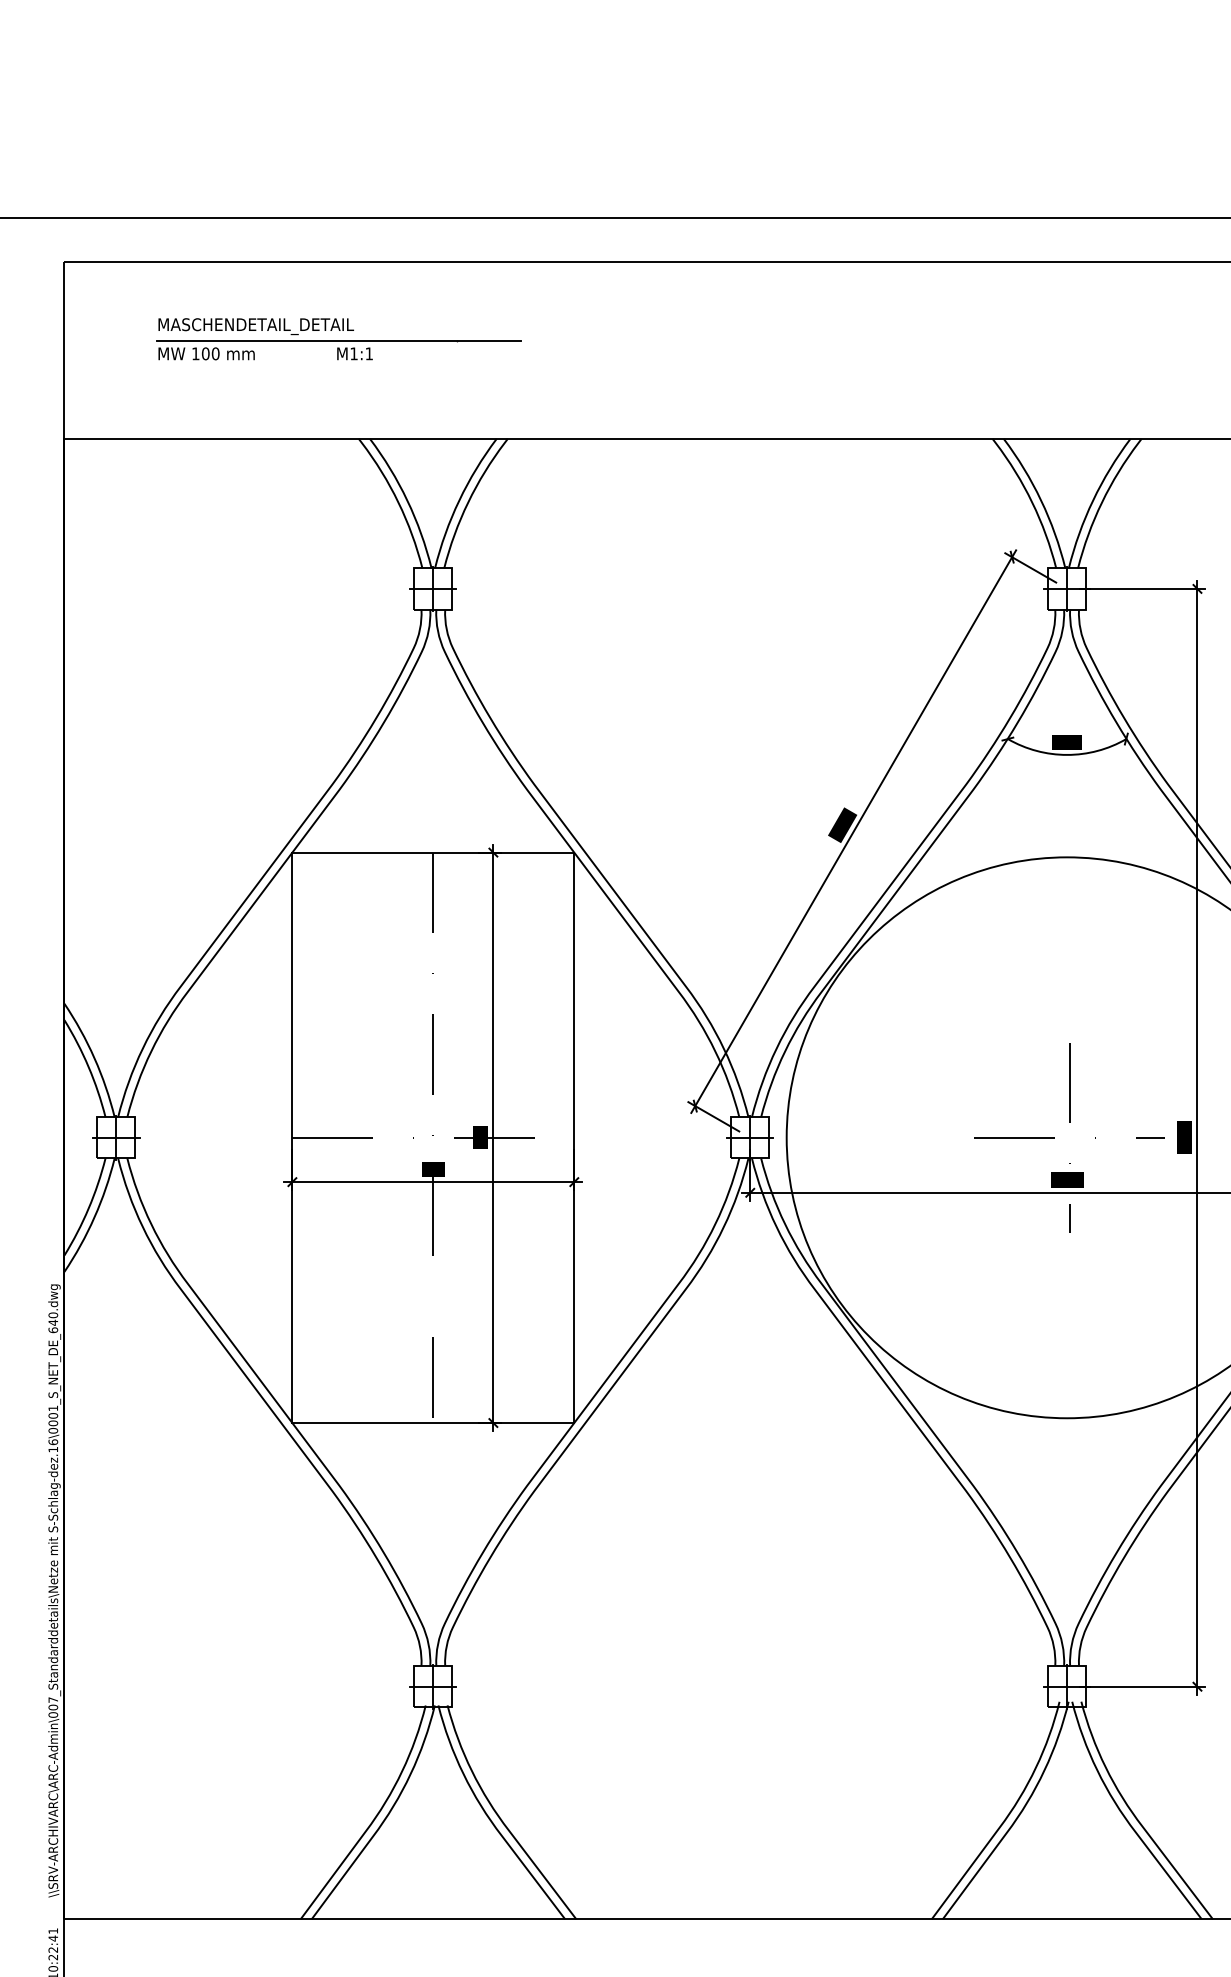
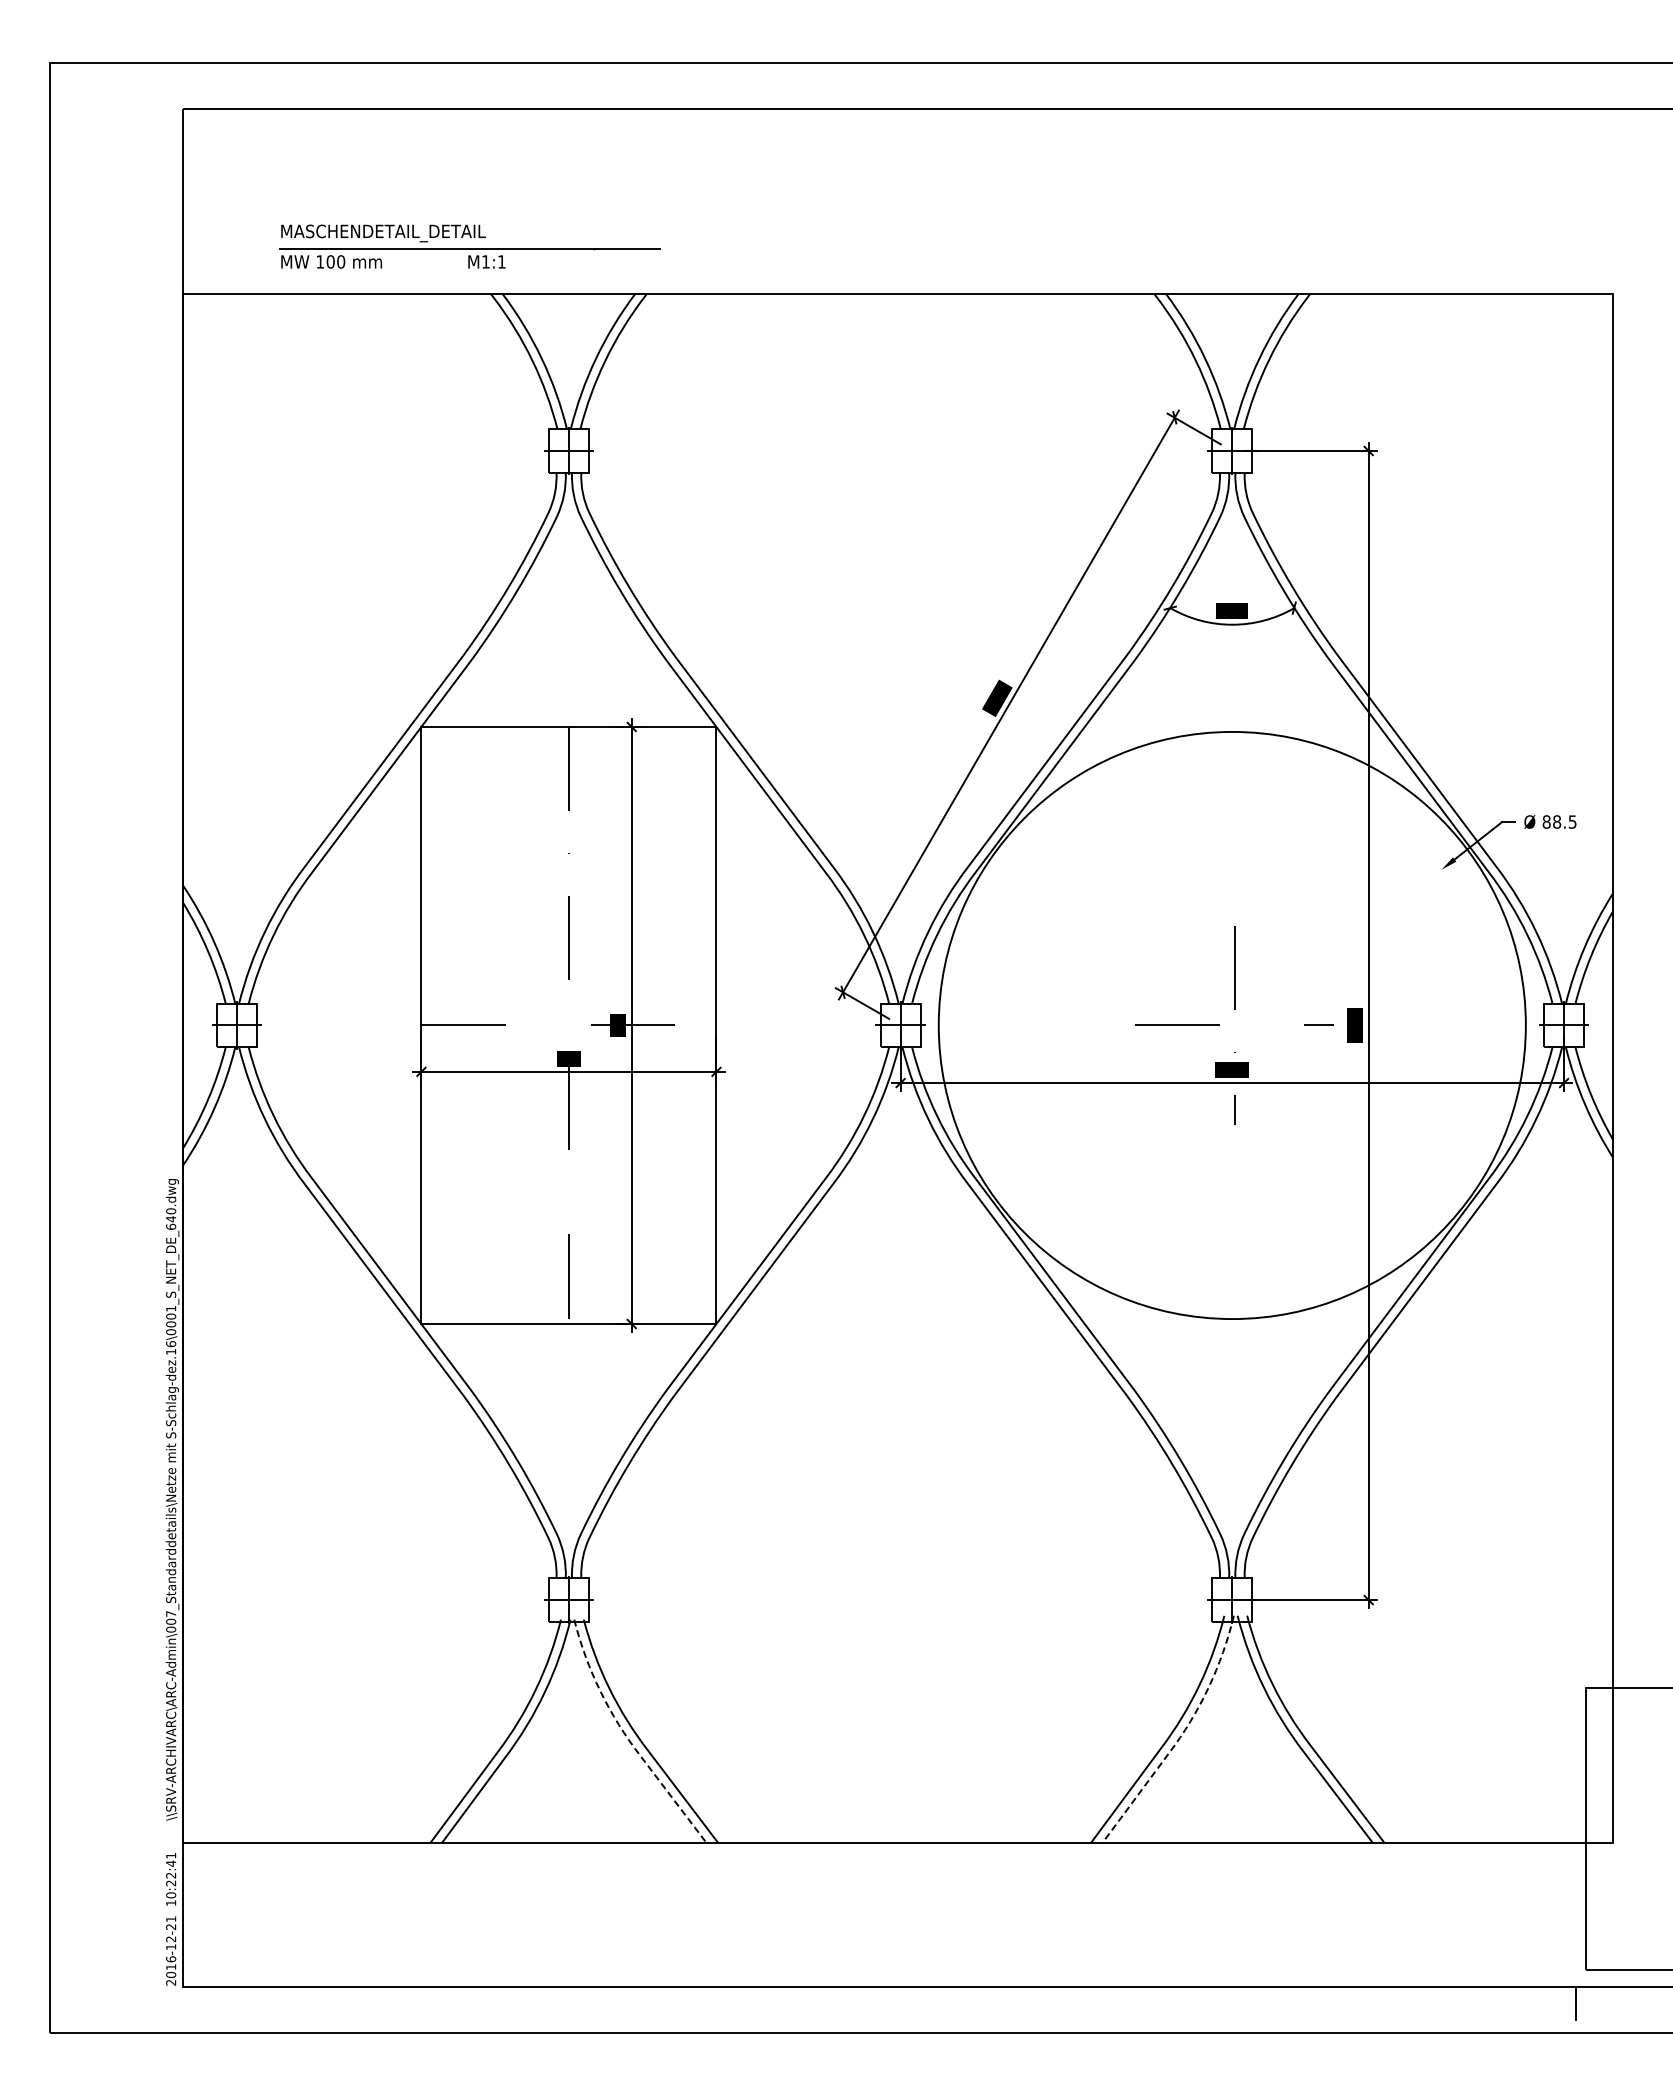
part: (338, 339) -> (469, 246), moved
line: (1019, 1814) -> (1182, 1733), solid -> dashed
line: (487, 1816) -> (625, 1735), solid -> dashed

